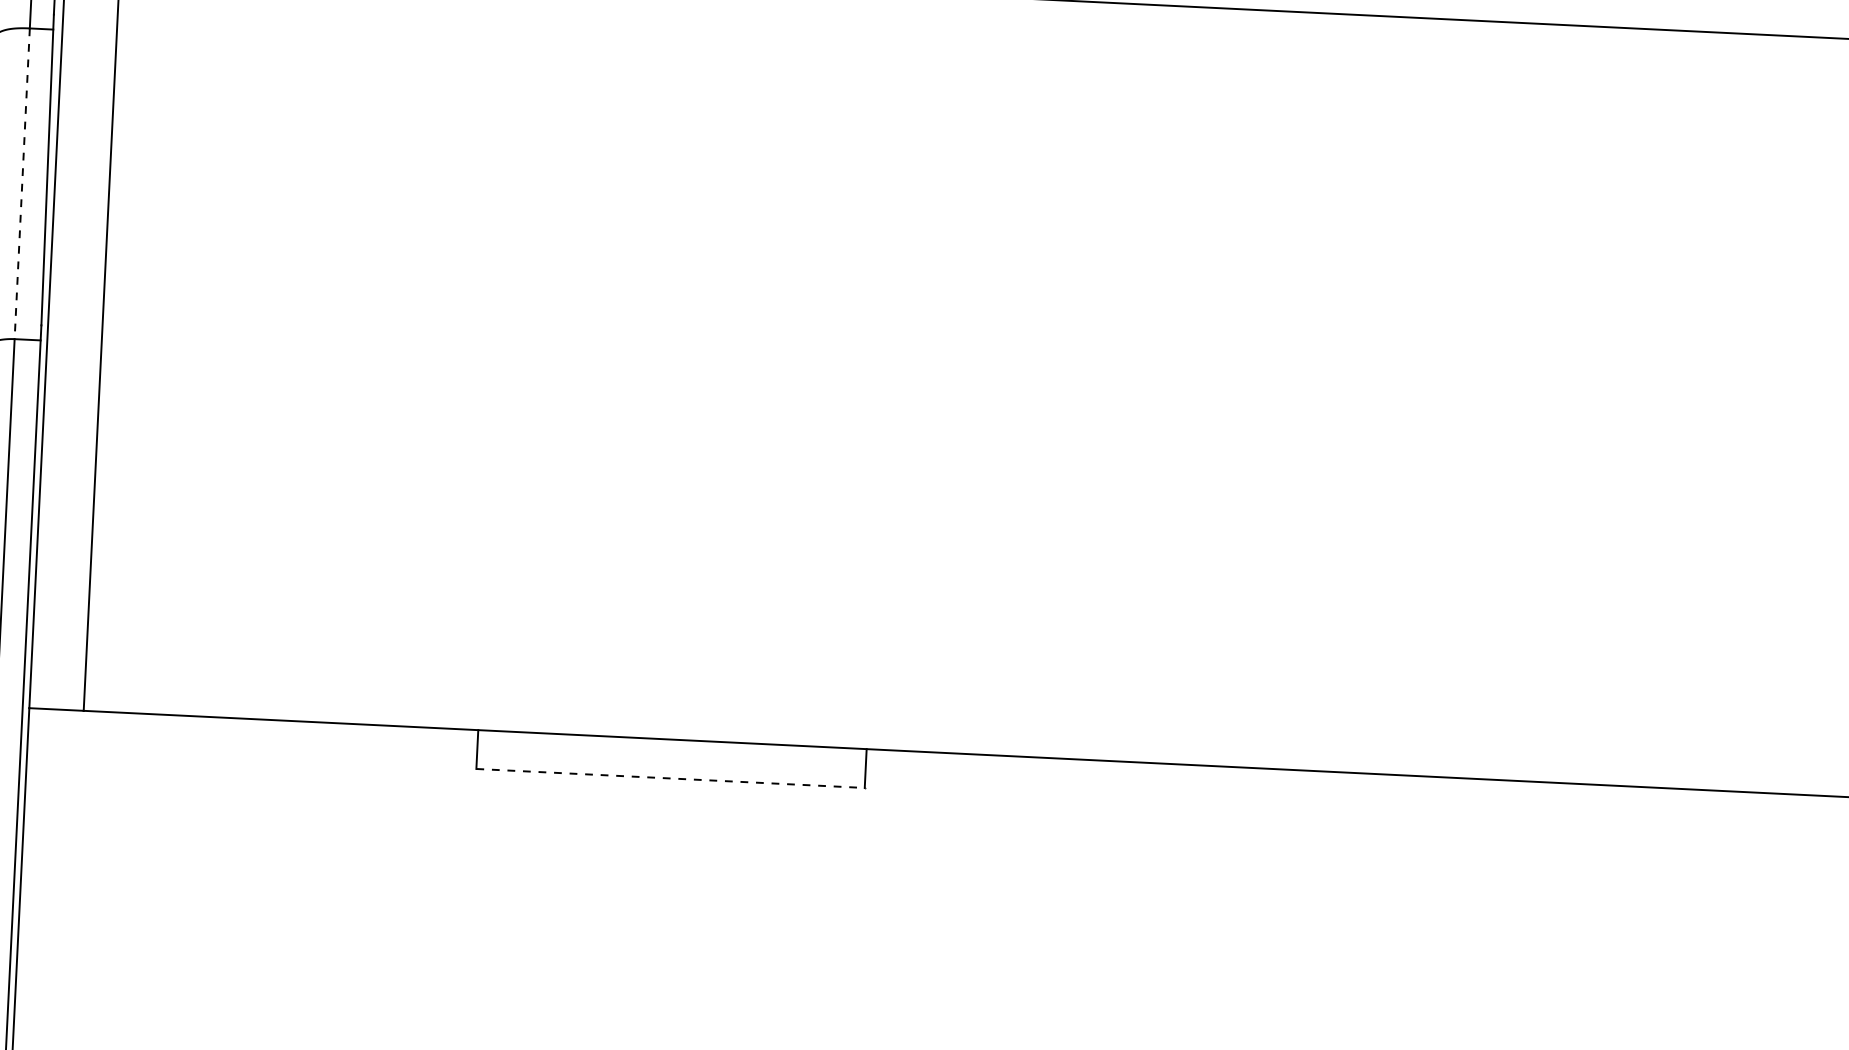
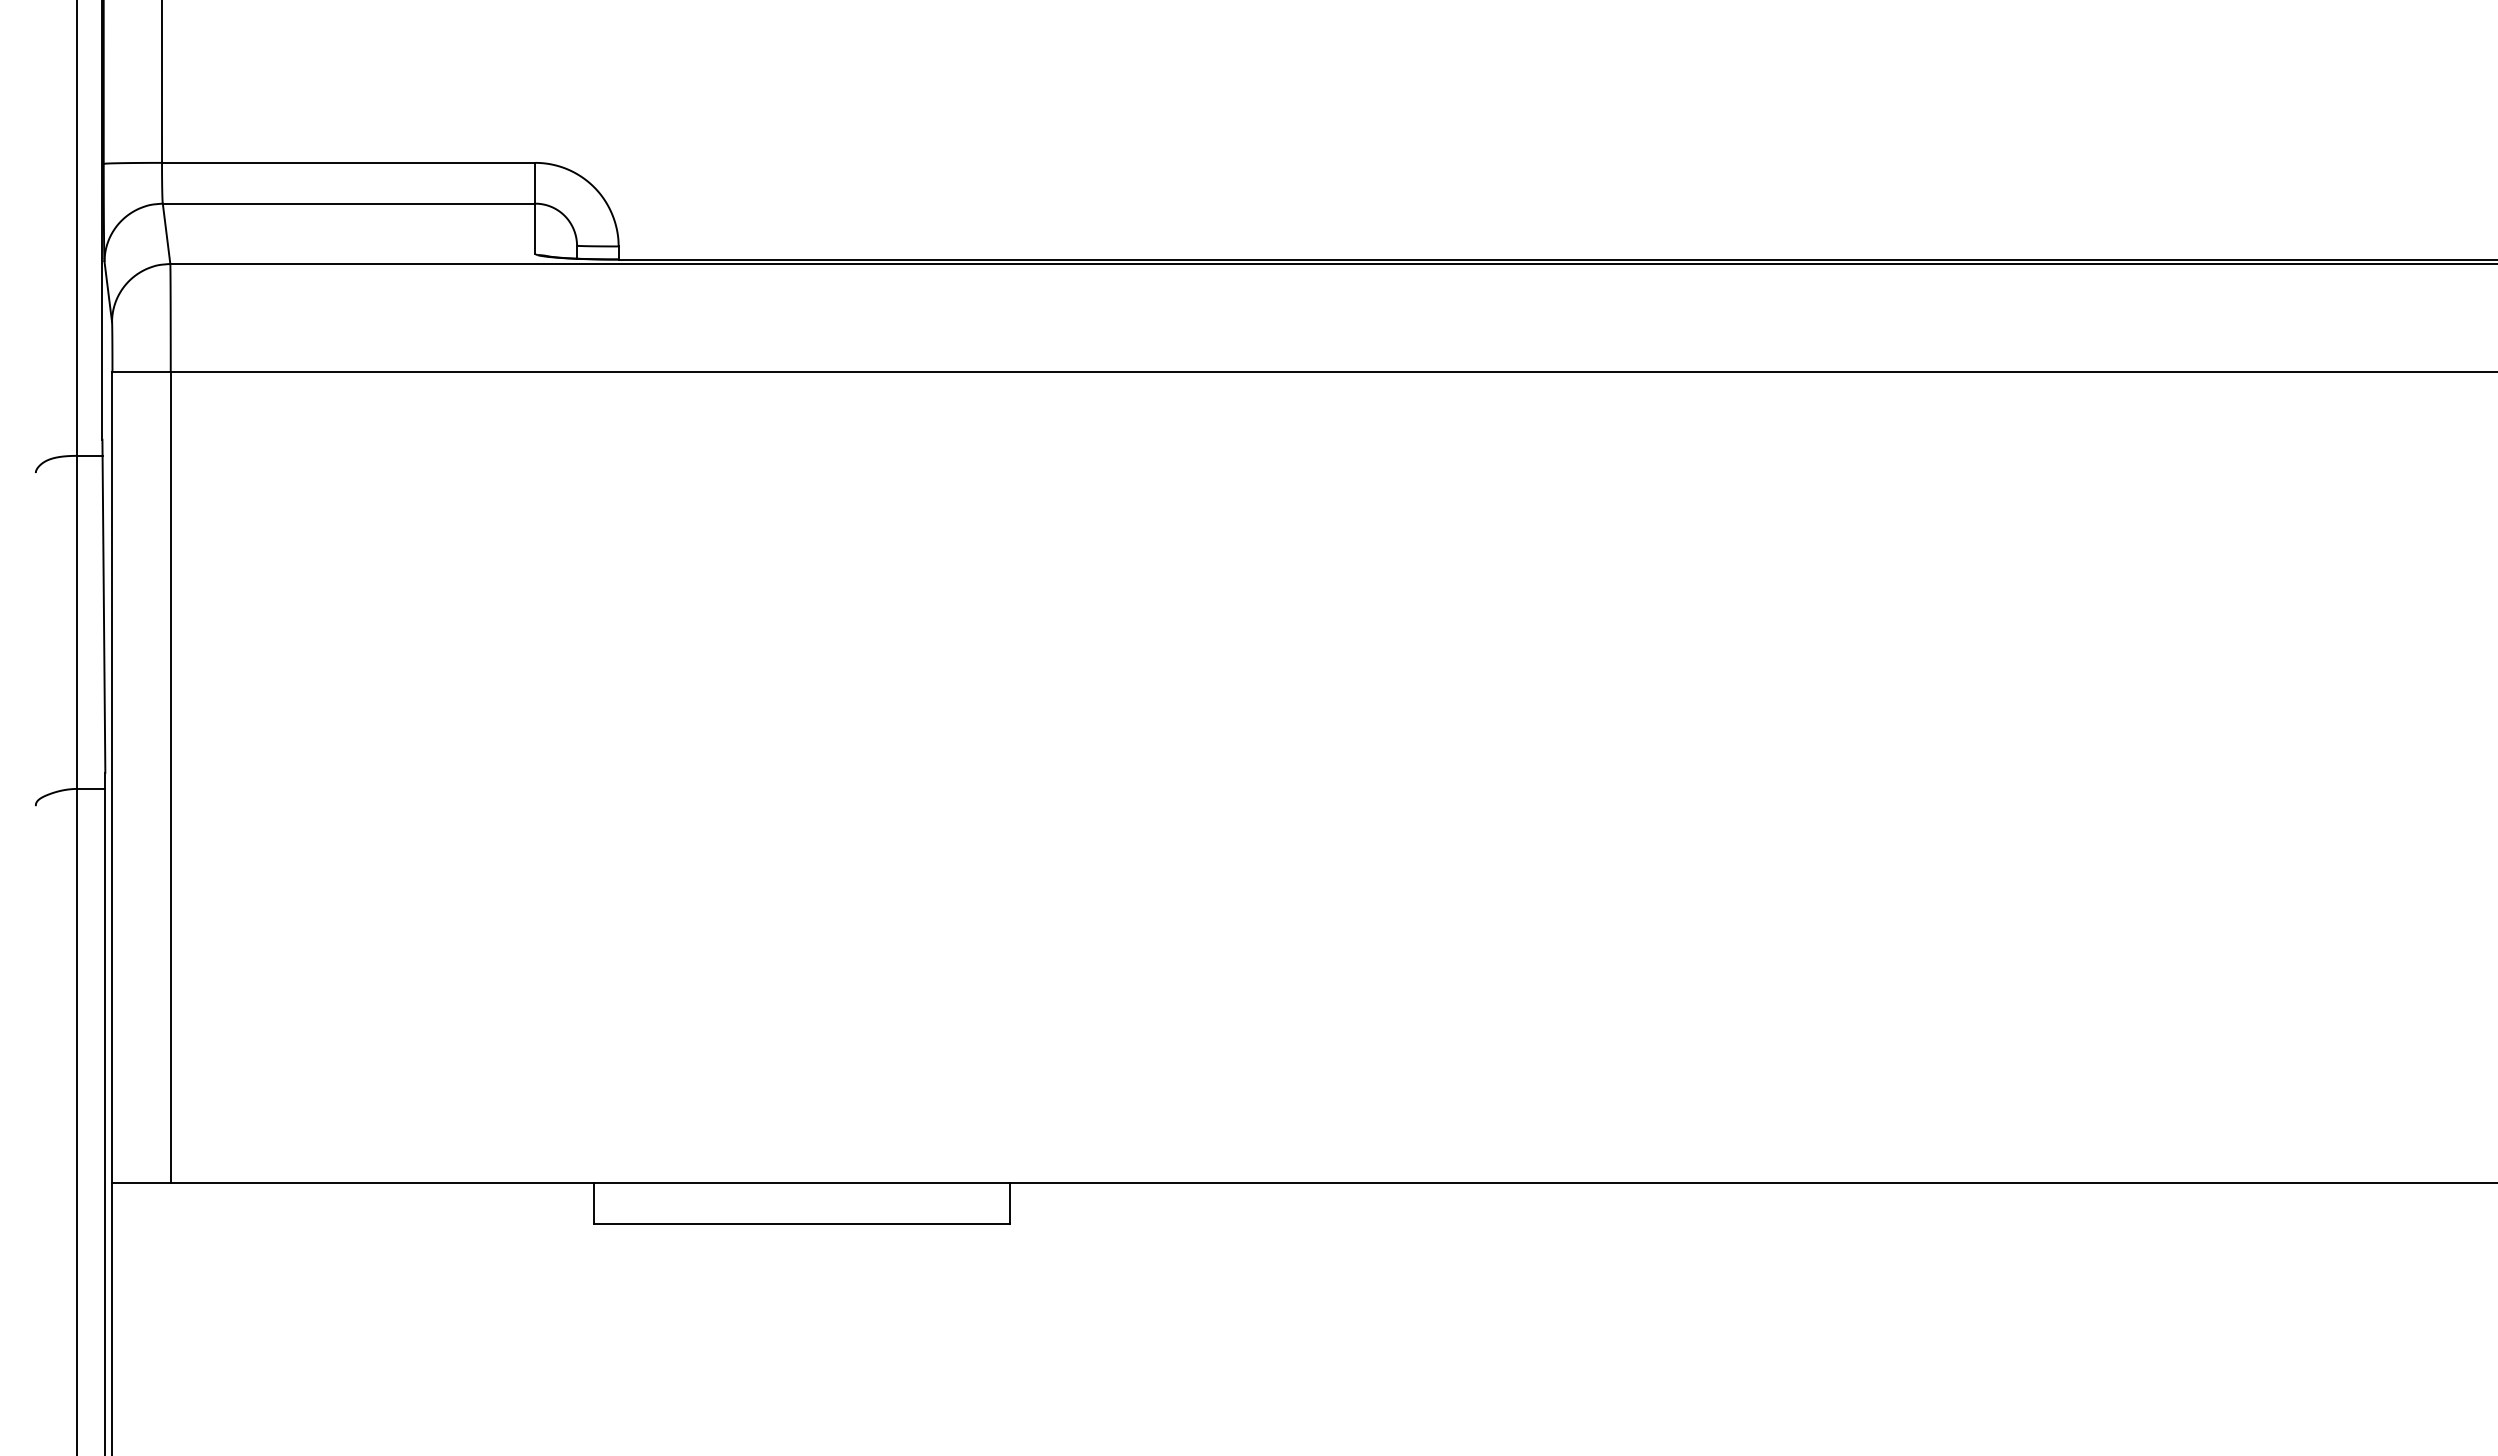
line: (22, 183) -> (77, 622), dashed -> solid
line: (671, 778) -> (802, 1224), dashed -> solid

